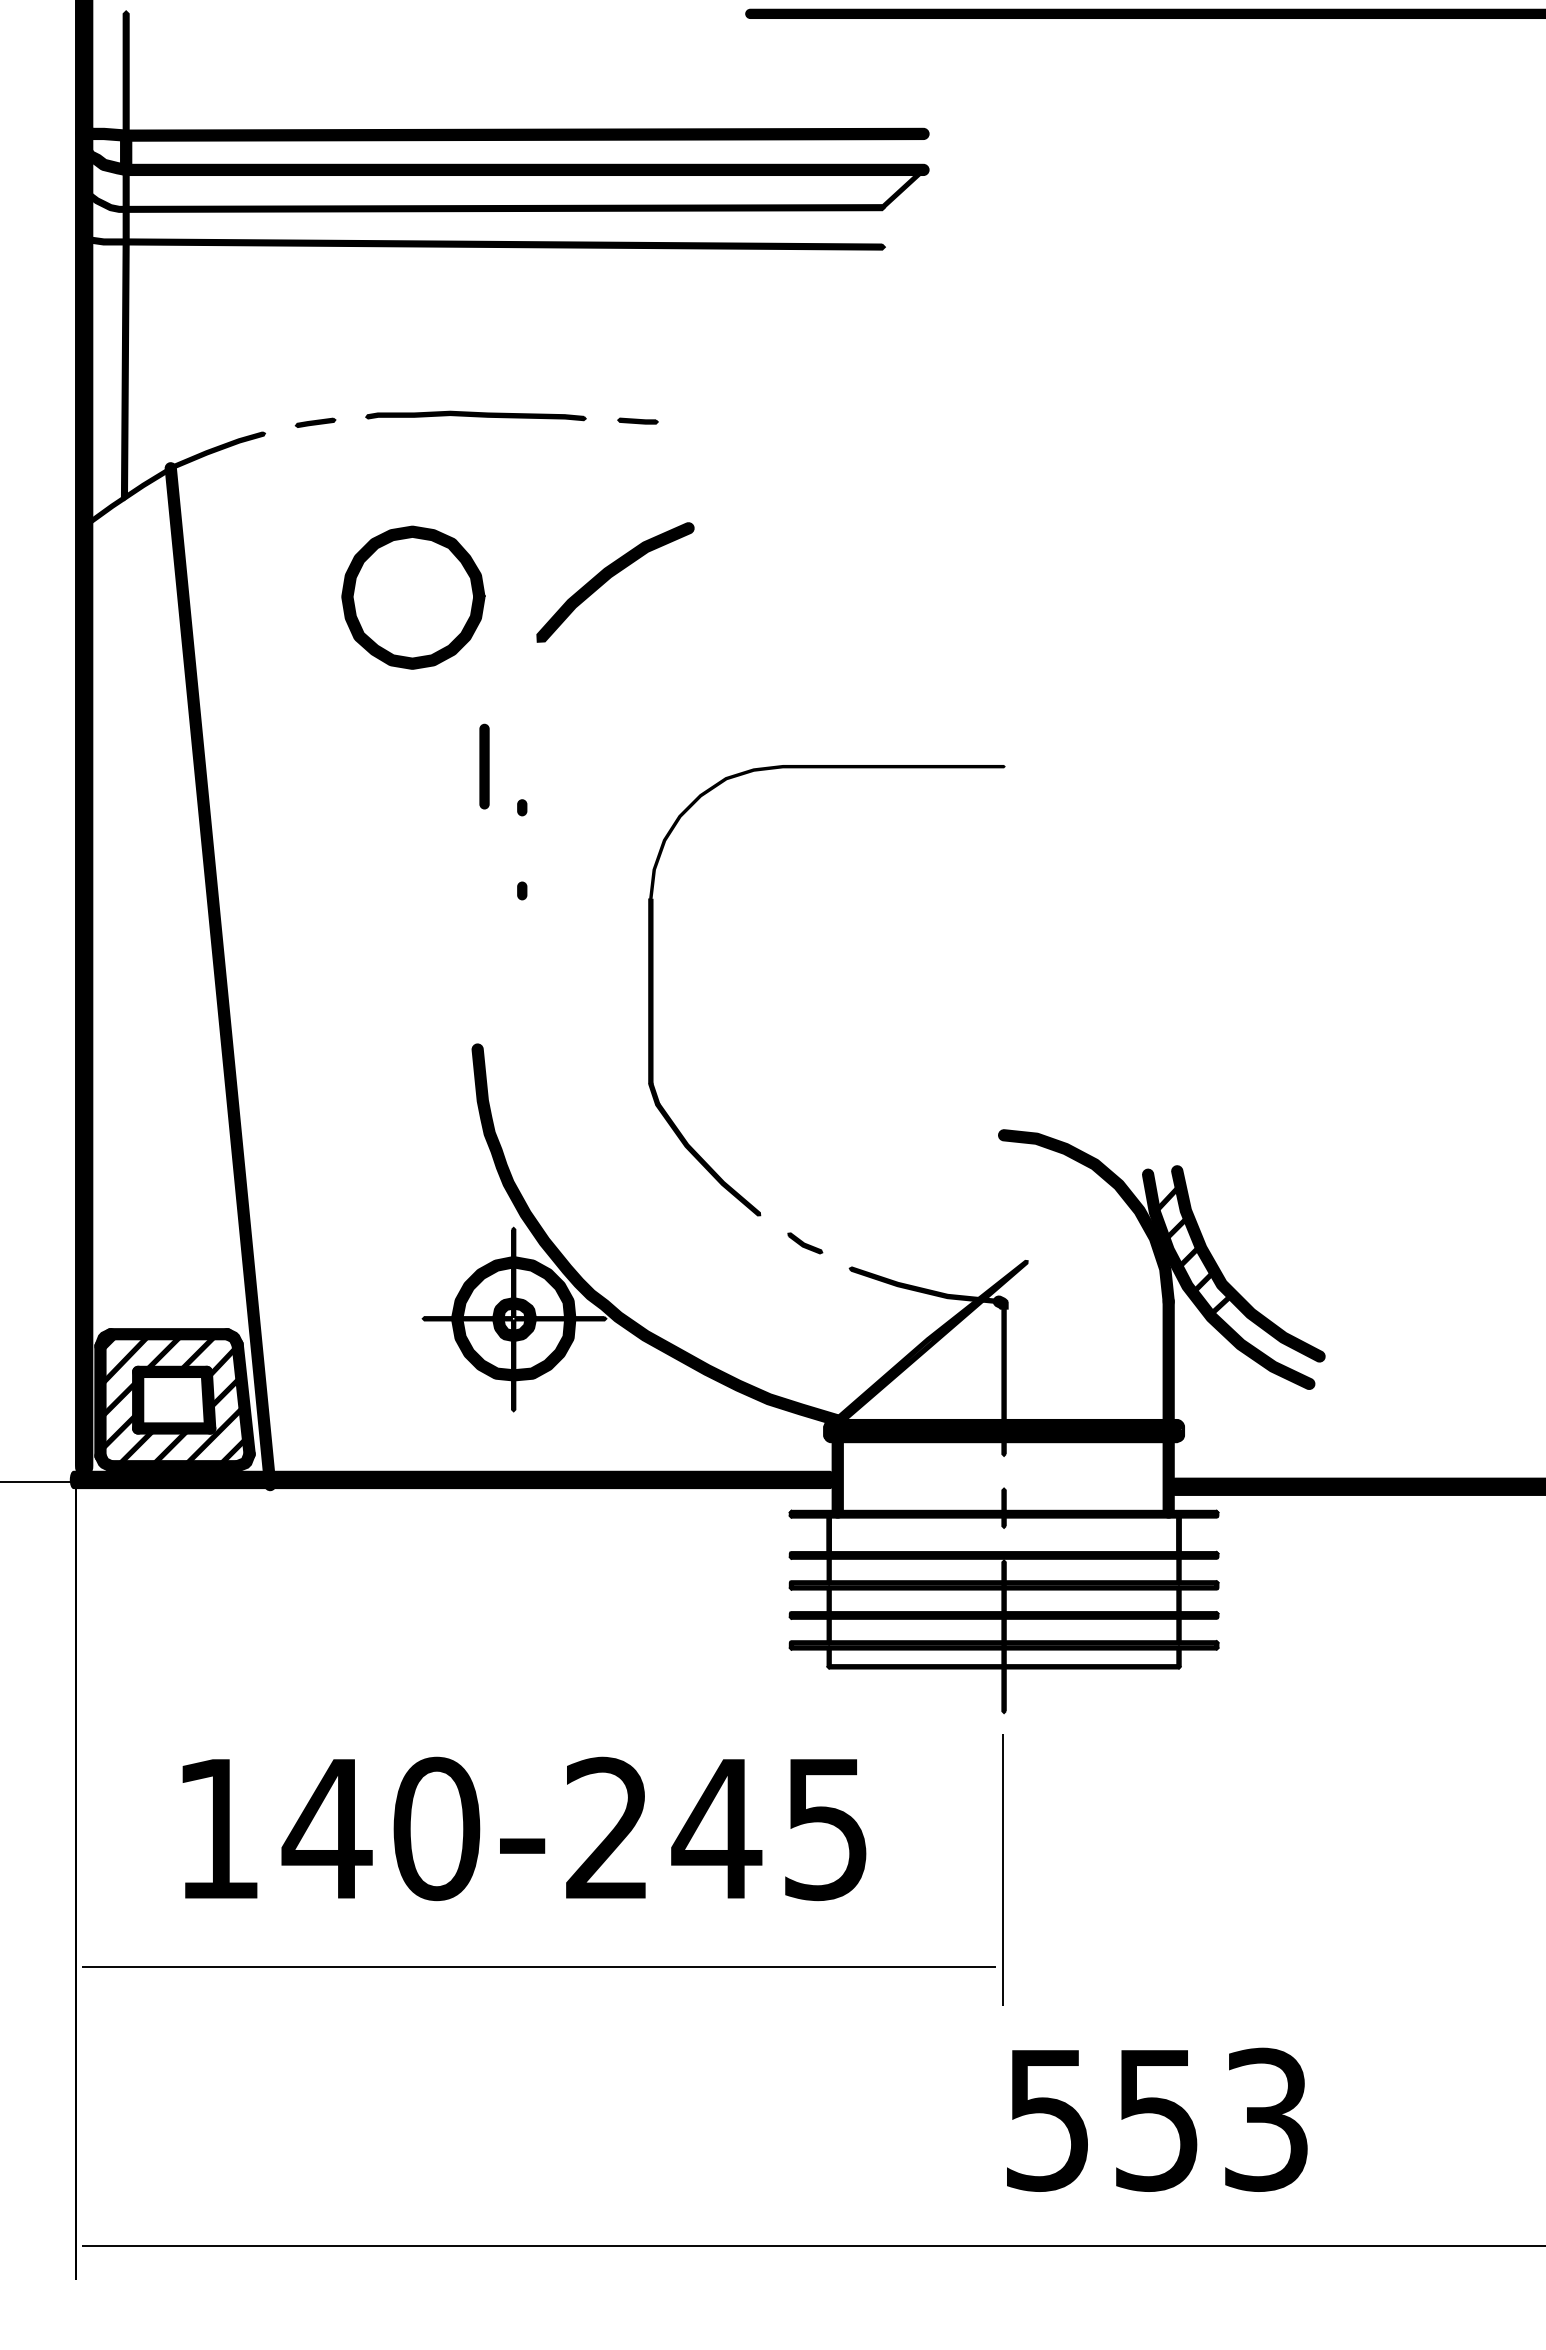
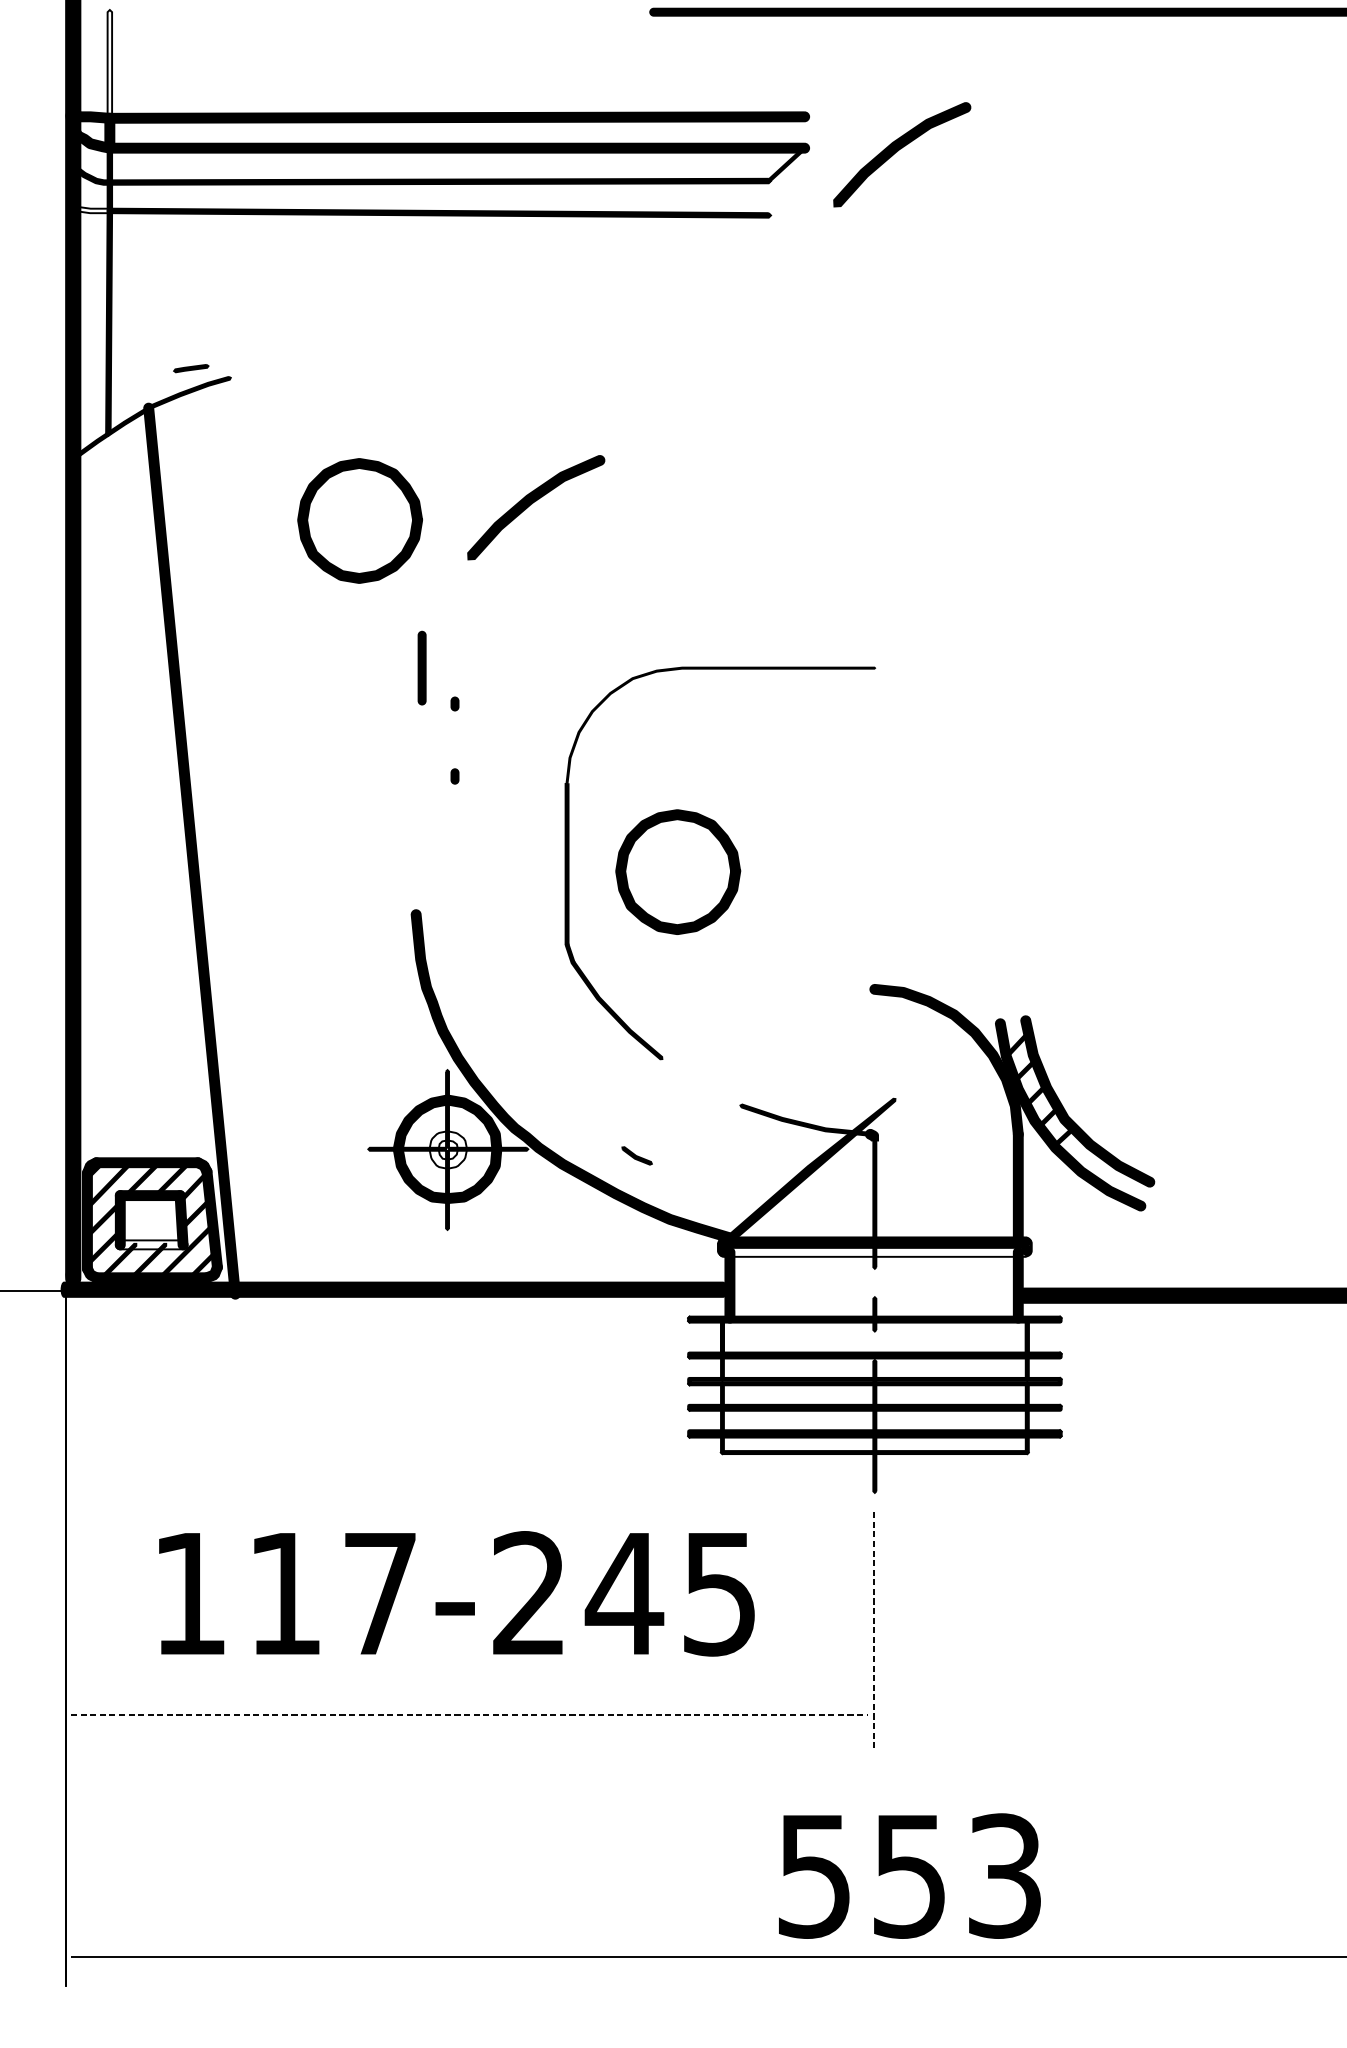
fill: (125, 74) -> (109, 65), removed
part: (1035, 177) -> (902, 154), added
fill: (103, 240) -> (90, 209), removed
part: (475, 415) -> (414, 362), removed
part: (637, 420) -> (555, 366), removed
part: (315, 422) -> (191, 368), moved
part: (778, 1000) -> (678, 871), added
part: (805, 1243) -> (637, 1156), moved
fill: (514, 1319) -> (448, 1149), removed
fill: (174, 1428) -> (151, 1244), removed
fill: (1003, 1436) -> (874, 1251), removed
text: (380, 1828) -> (331, 1593), 140-245 -> 117-245
line: (1003, 1869) -> (874, 1629), solid -> dashed
line: (539, 1967) -> (470, 1714), solid -> dashed
text: (1157, 2119) -> (910, 1875), moved

